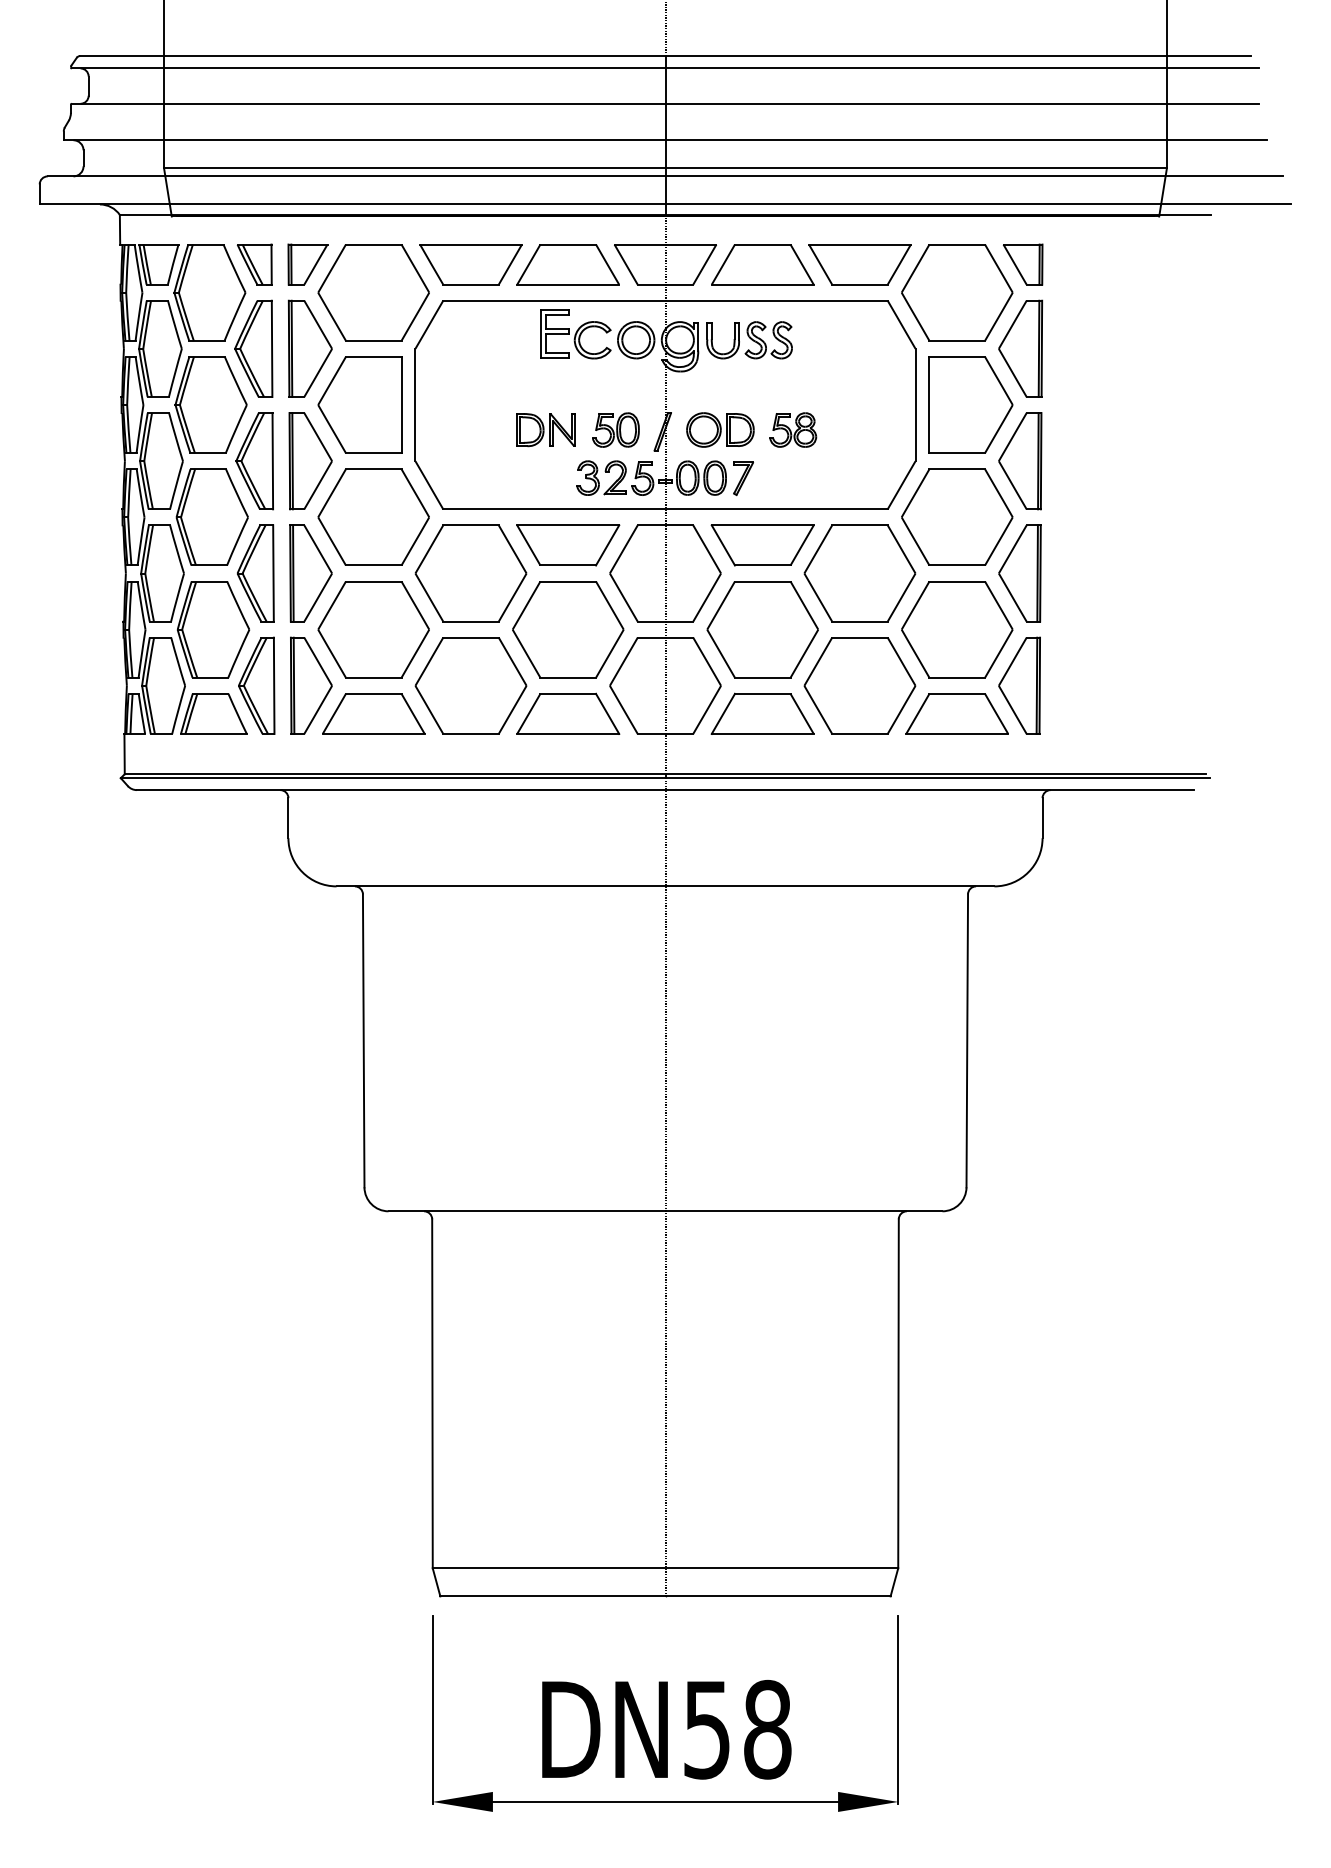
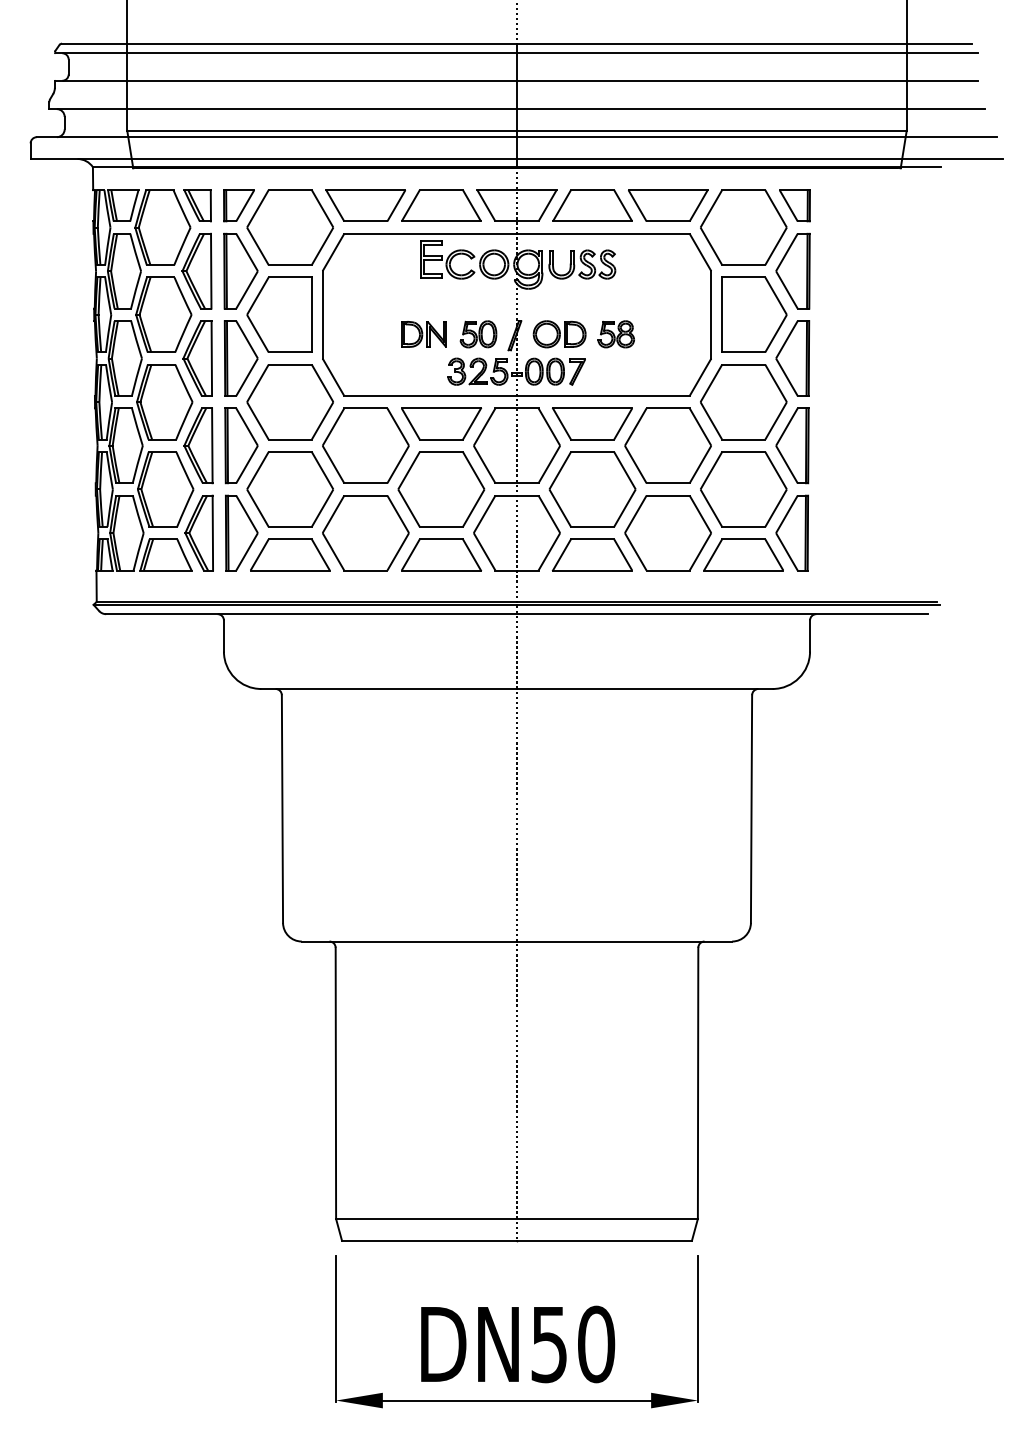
text: (767, 1729) -> (596, 1344), DN58 -> DN50

